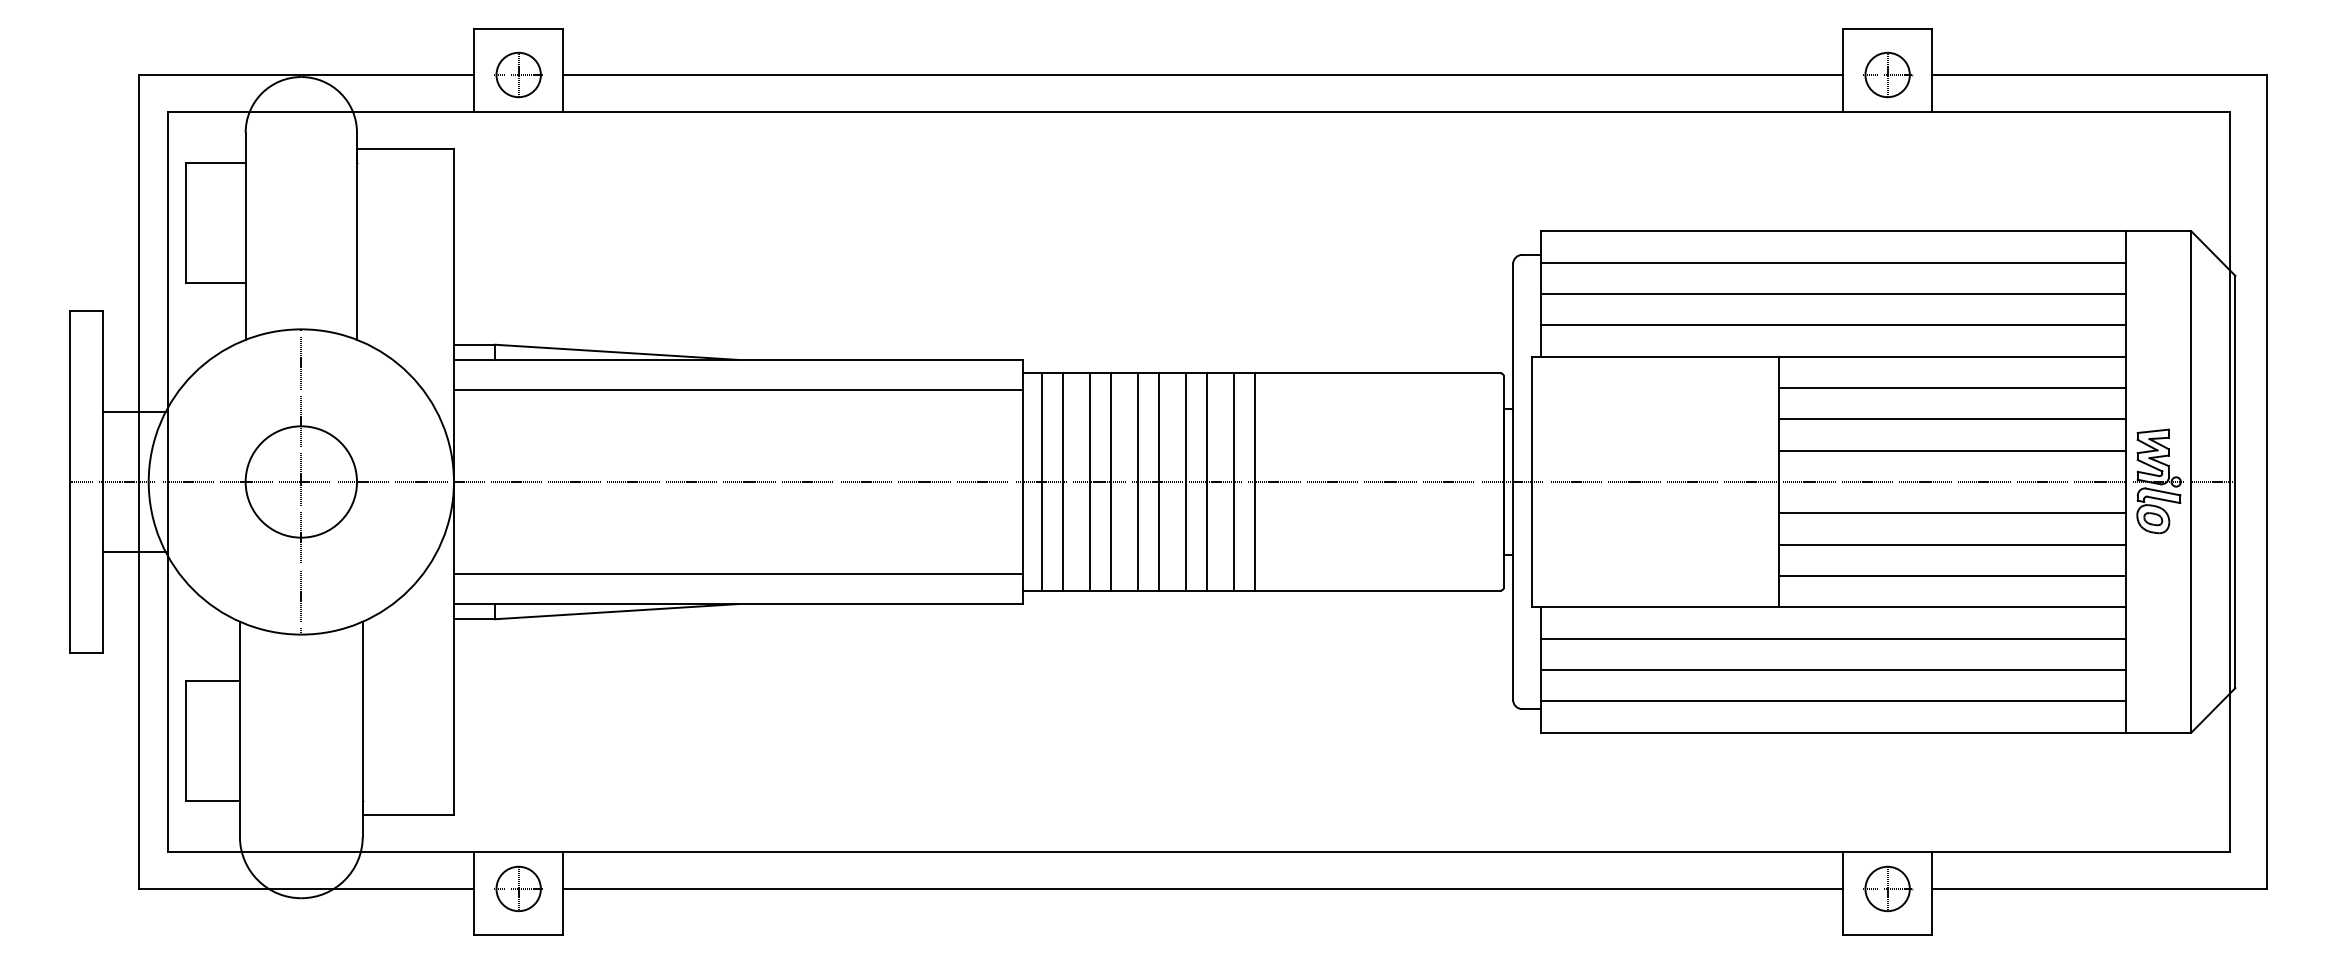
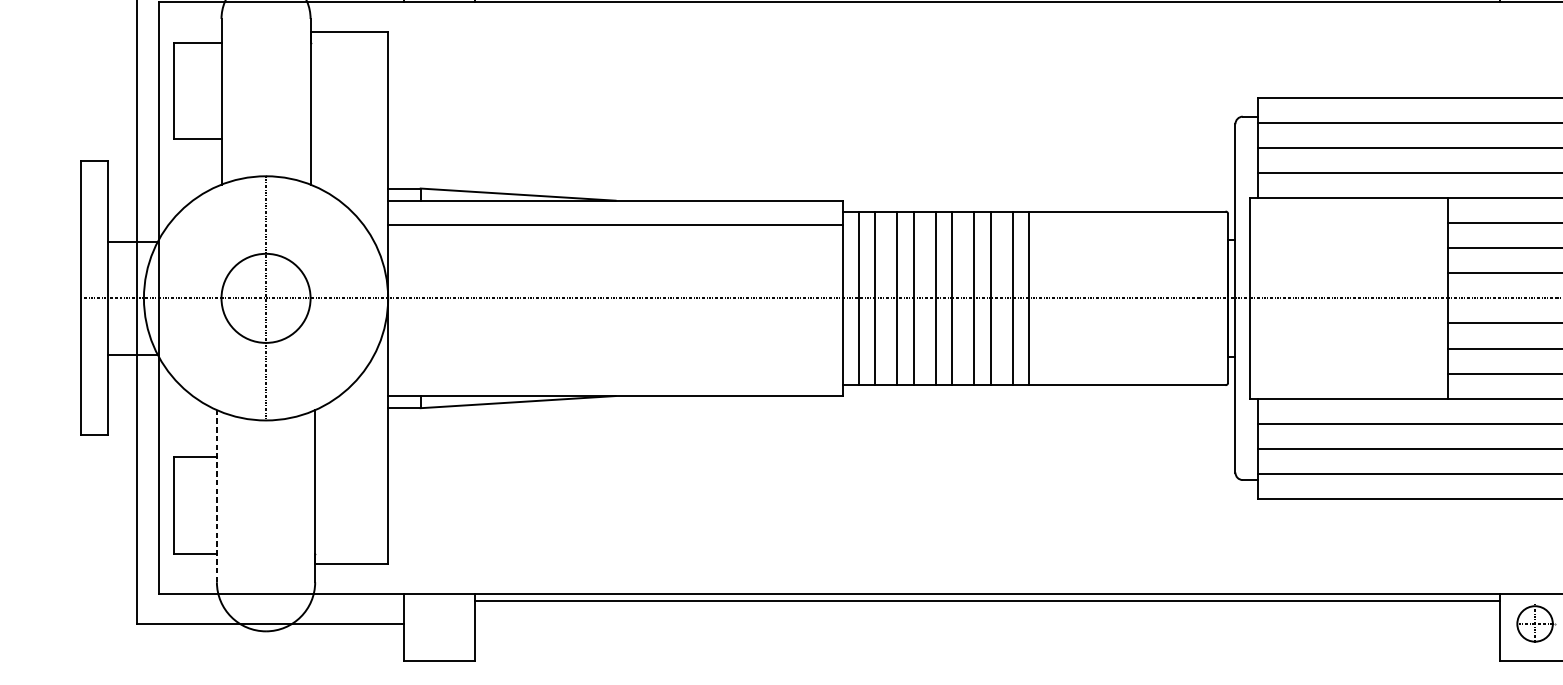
line: (737, 573) -> (614, 371), removed
line: (239, 729) -> (216, 496), solid -> dashed
part: (518, 888) -> (439, 623), removed
line: (1203, 888) -> (987, 600), moved

